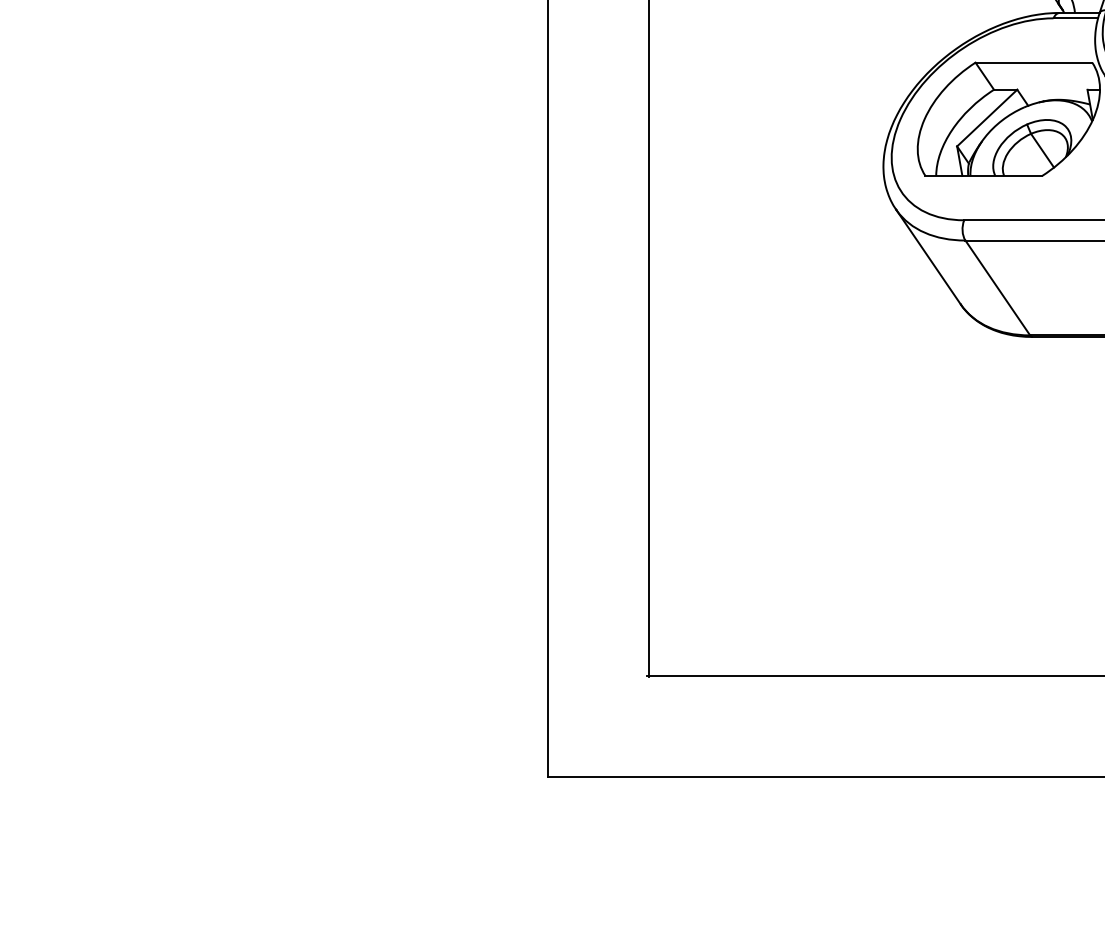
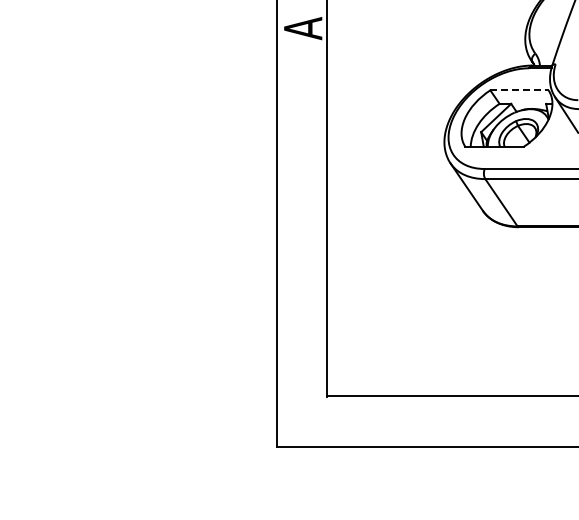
line: (1033, 62) -> (519, 90), solid -> dashed

